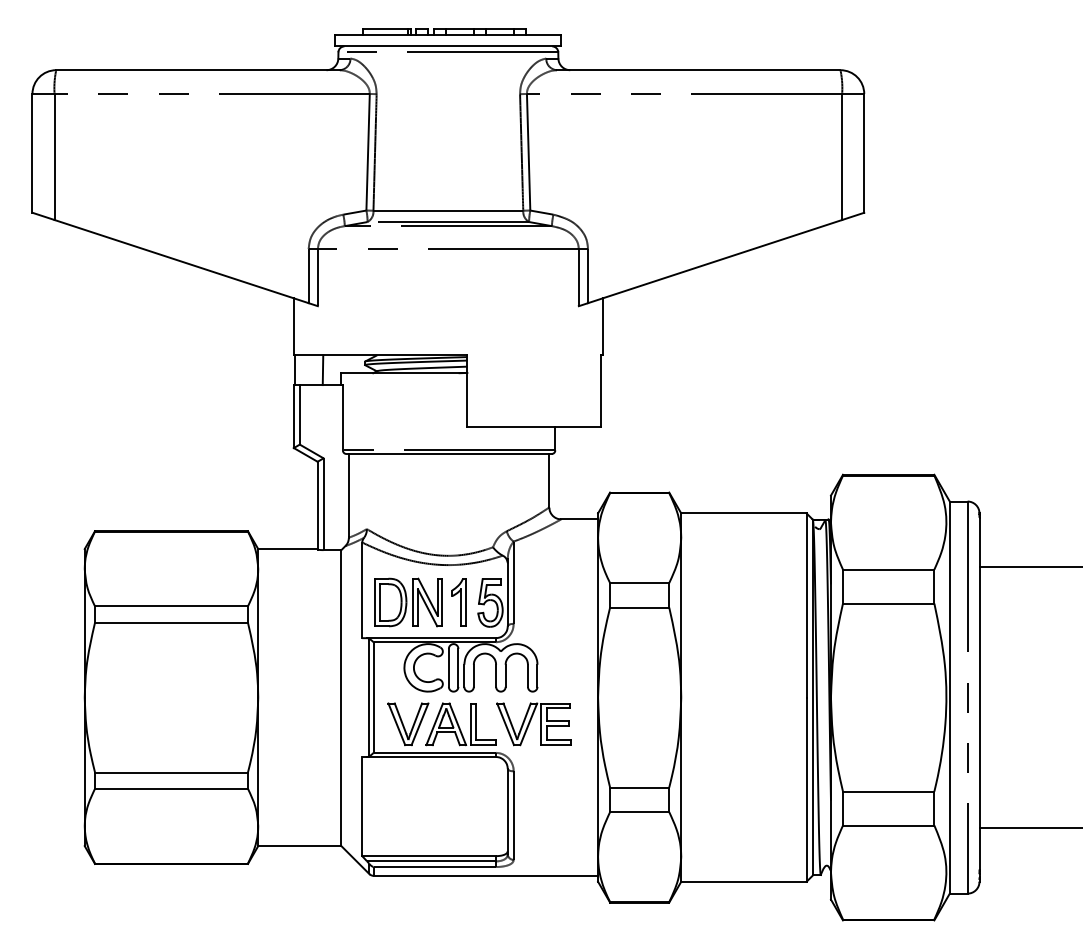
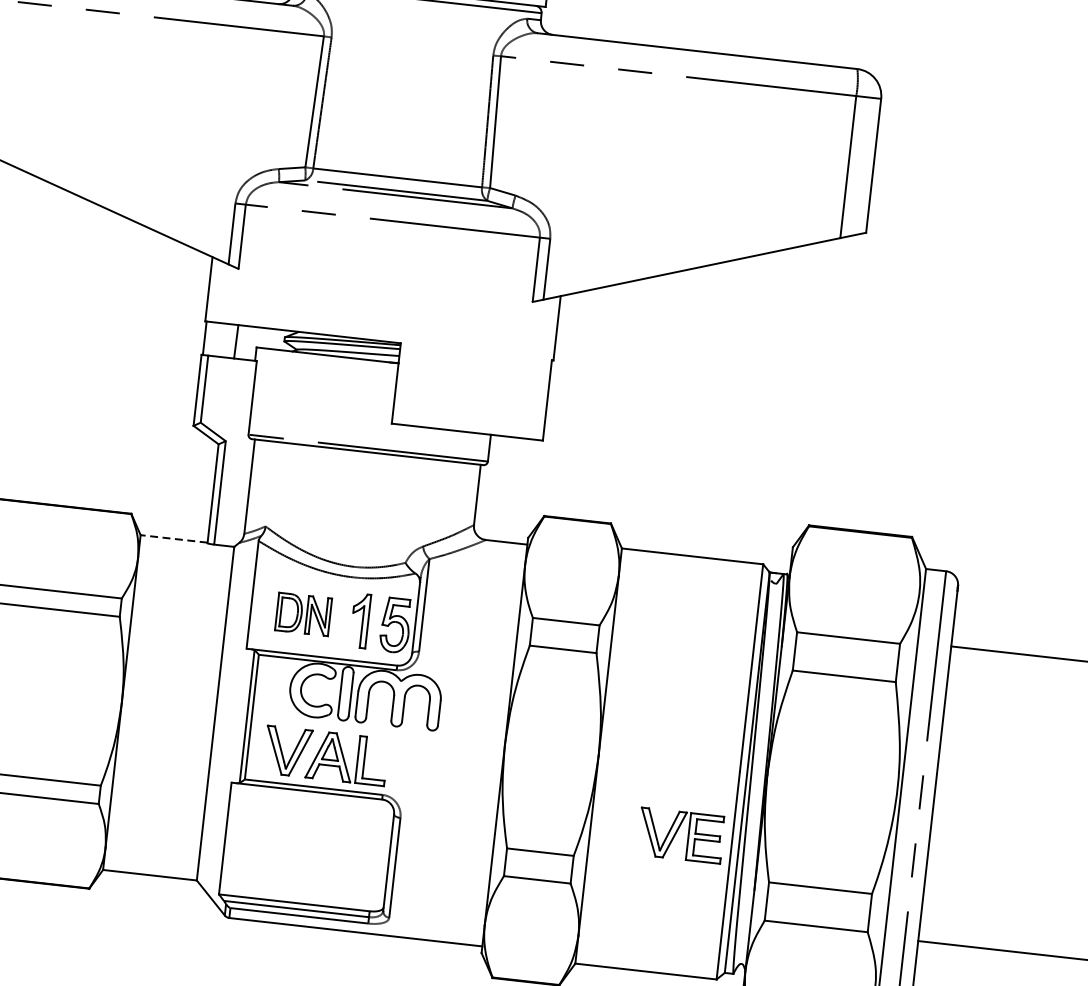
line: (287, 549) -> (173, 539), solid -> dashed
part: (408, 602) -> (303, 614), size x0.7
part: (533, 724) -> (680, 835), moved

